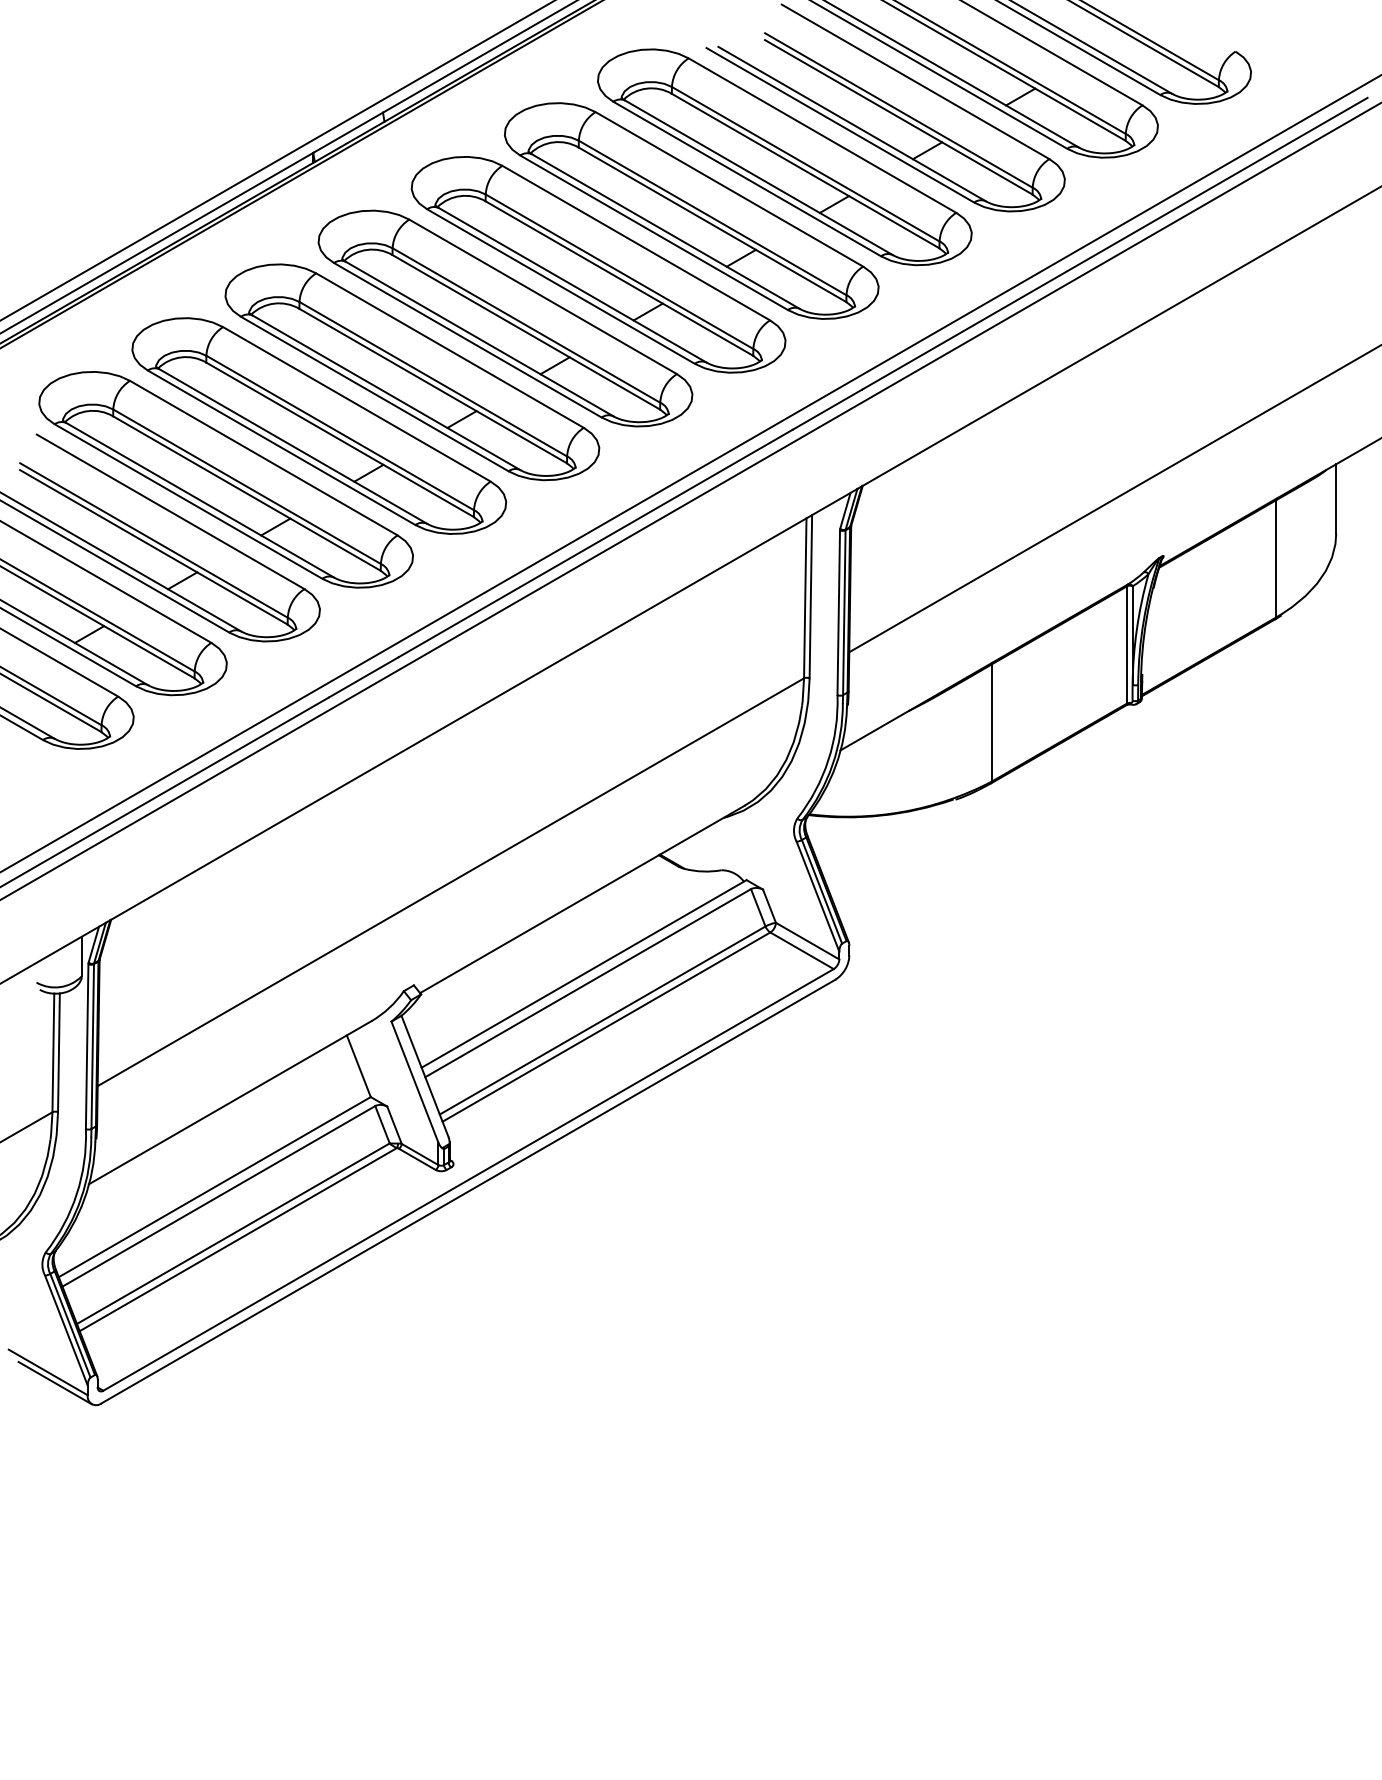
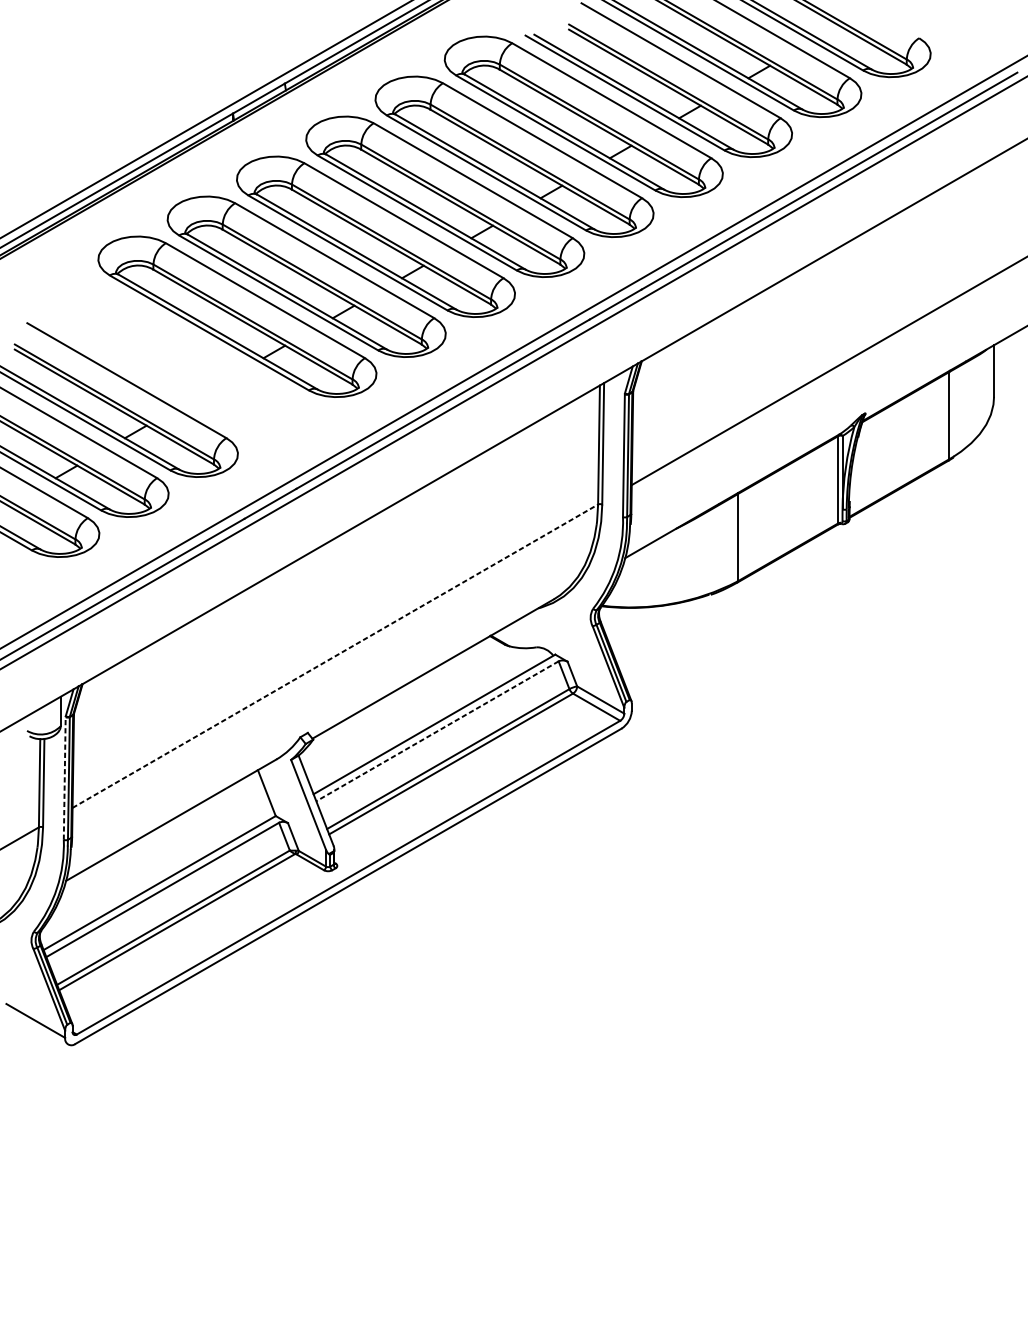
part: (225, 479) -> (167, 356), removed
line: (450, 882) -> (335, 656), solid -> dashed
line: (587, 983) -> (436, 731), solid -> dashed
line: (87, 1046) -> (64, 778), solid -> dashed
line: (54, 1382) -> (40, 1028), removed

